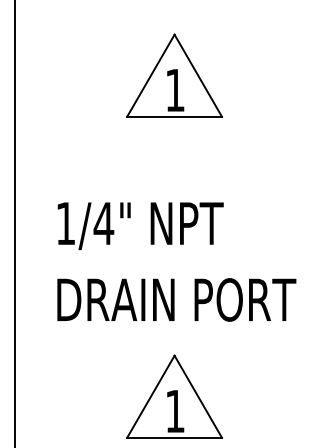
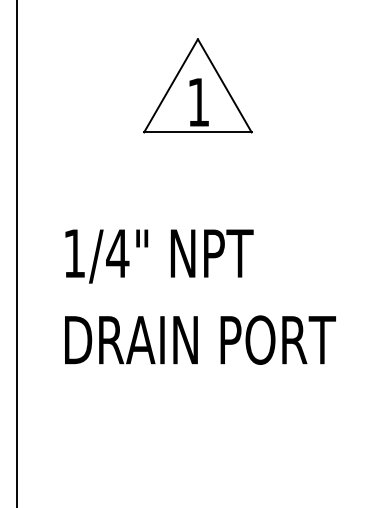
part: (174, 396) -> (197, 449), removed

